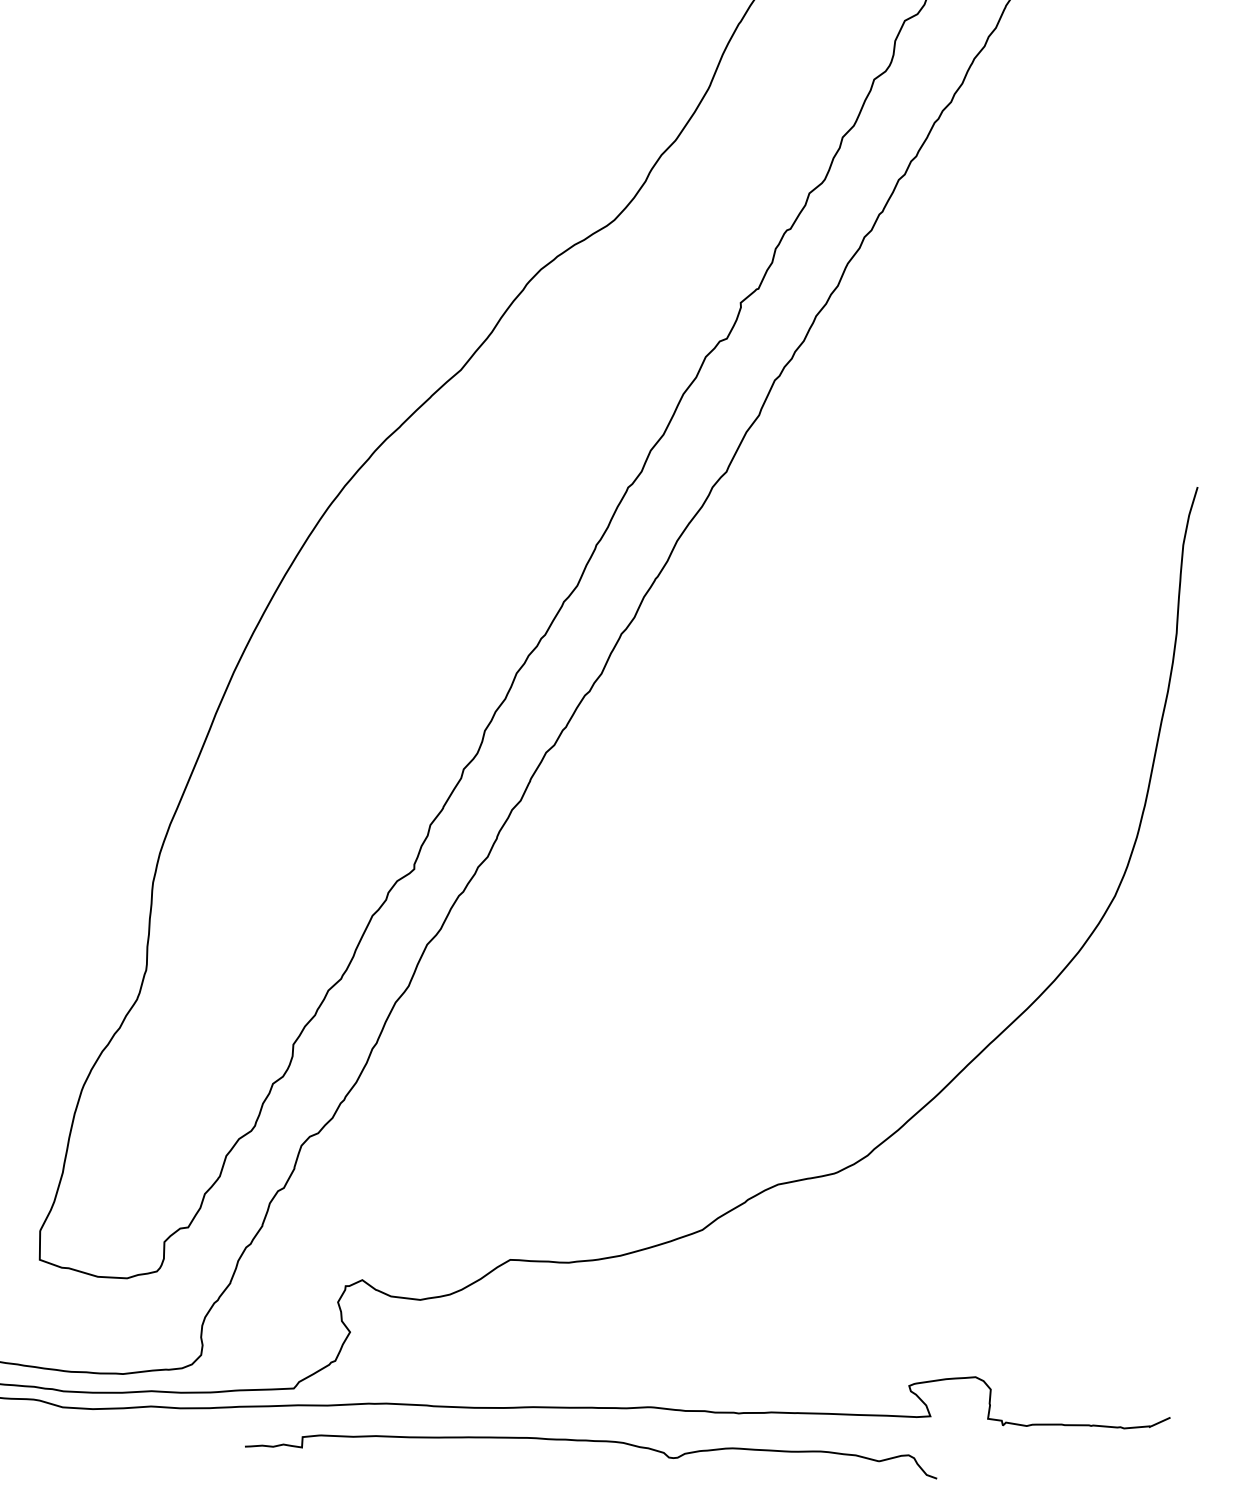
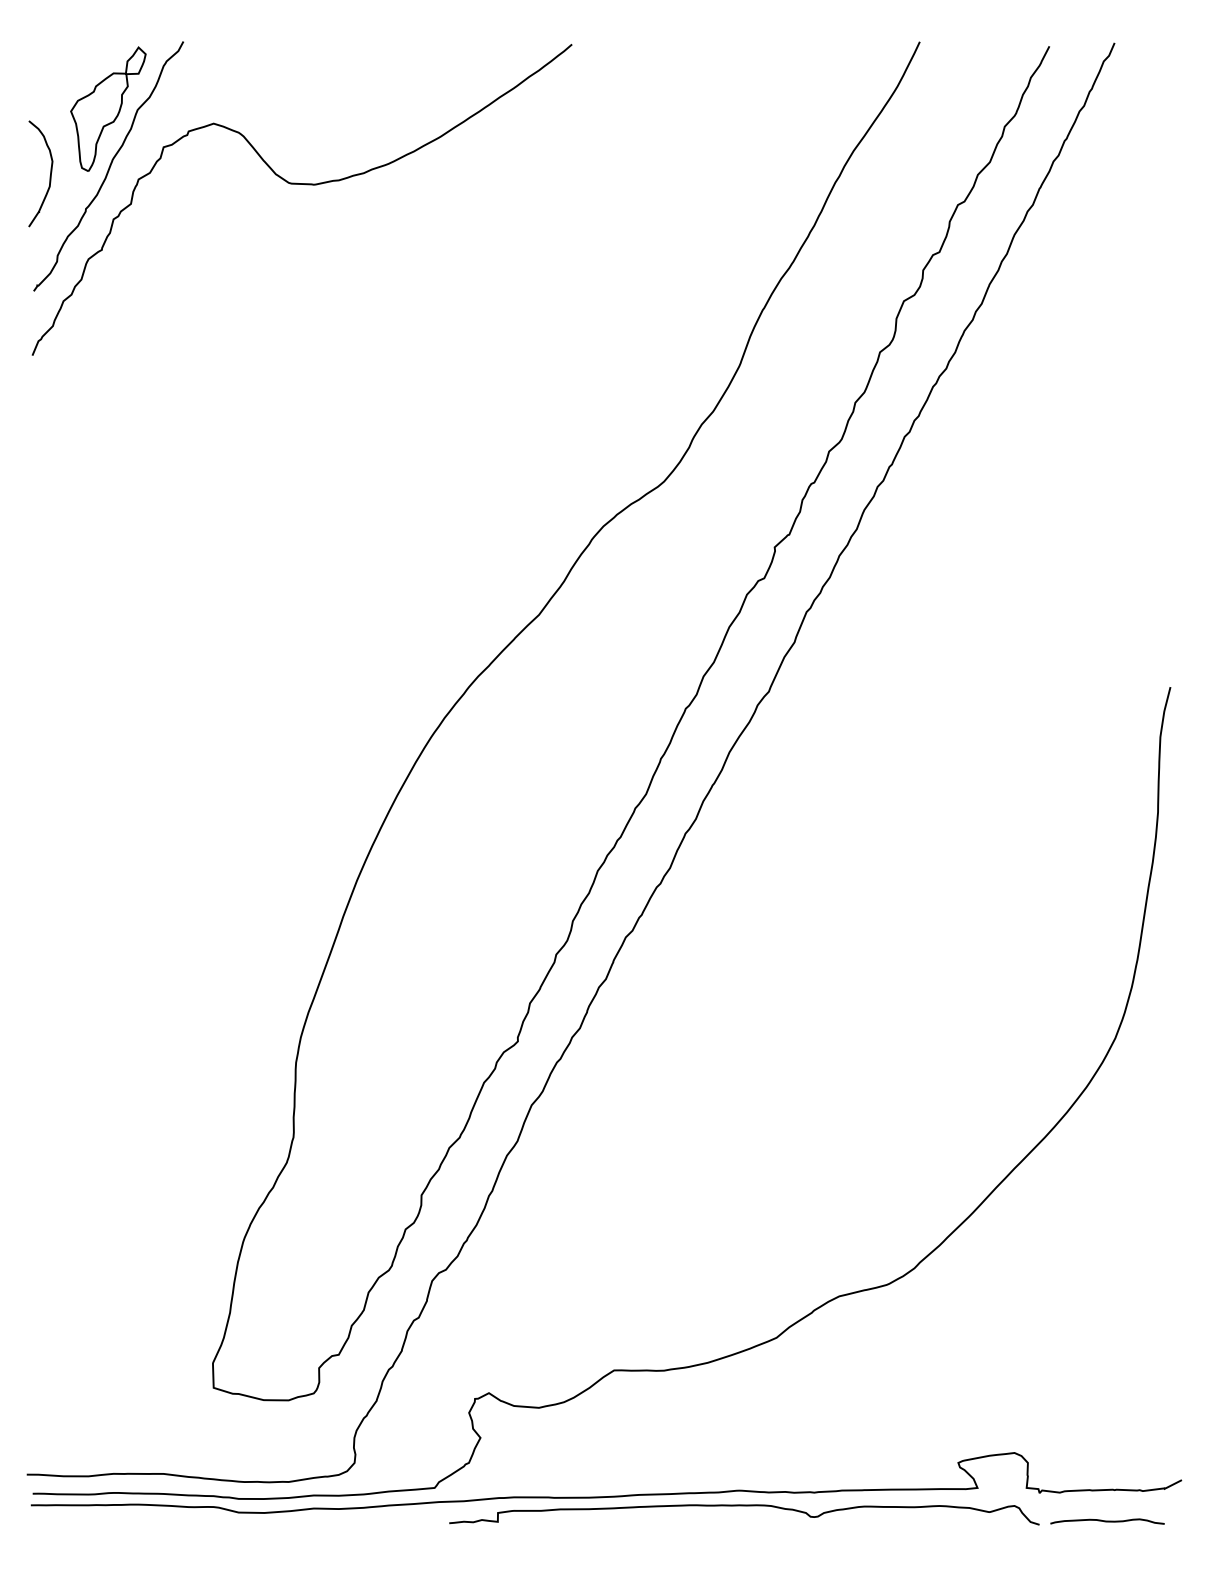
curve: (592, 1442) -> (744, 1506), moved
curve: (1081, 1462) -> (1107, 1521), added

